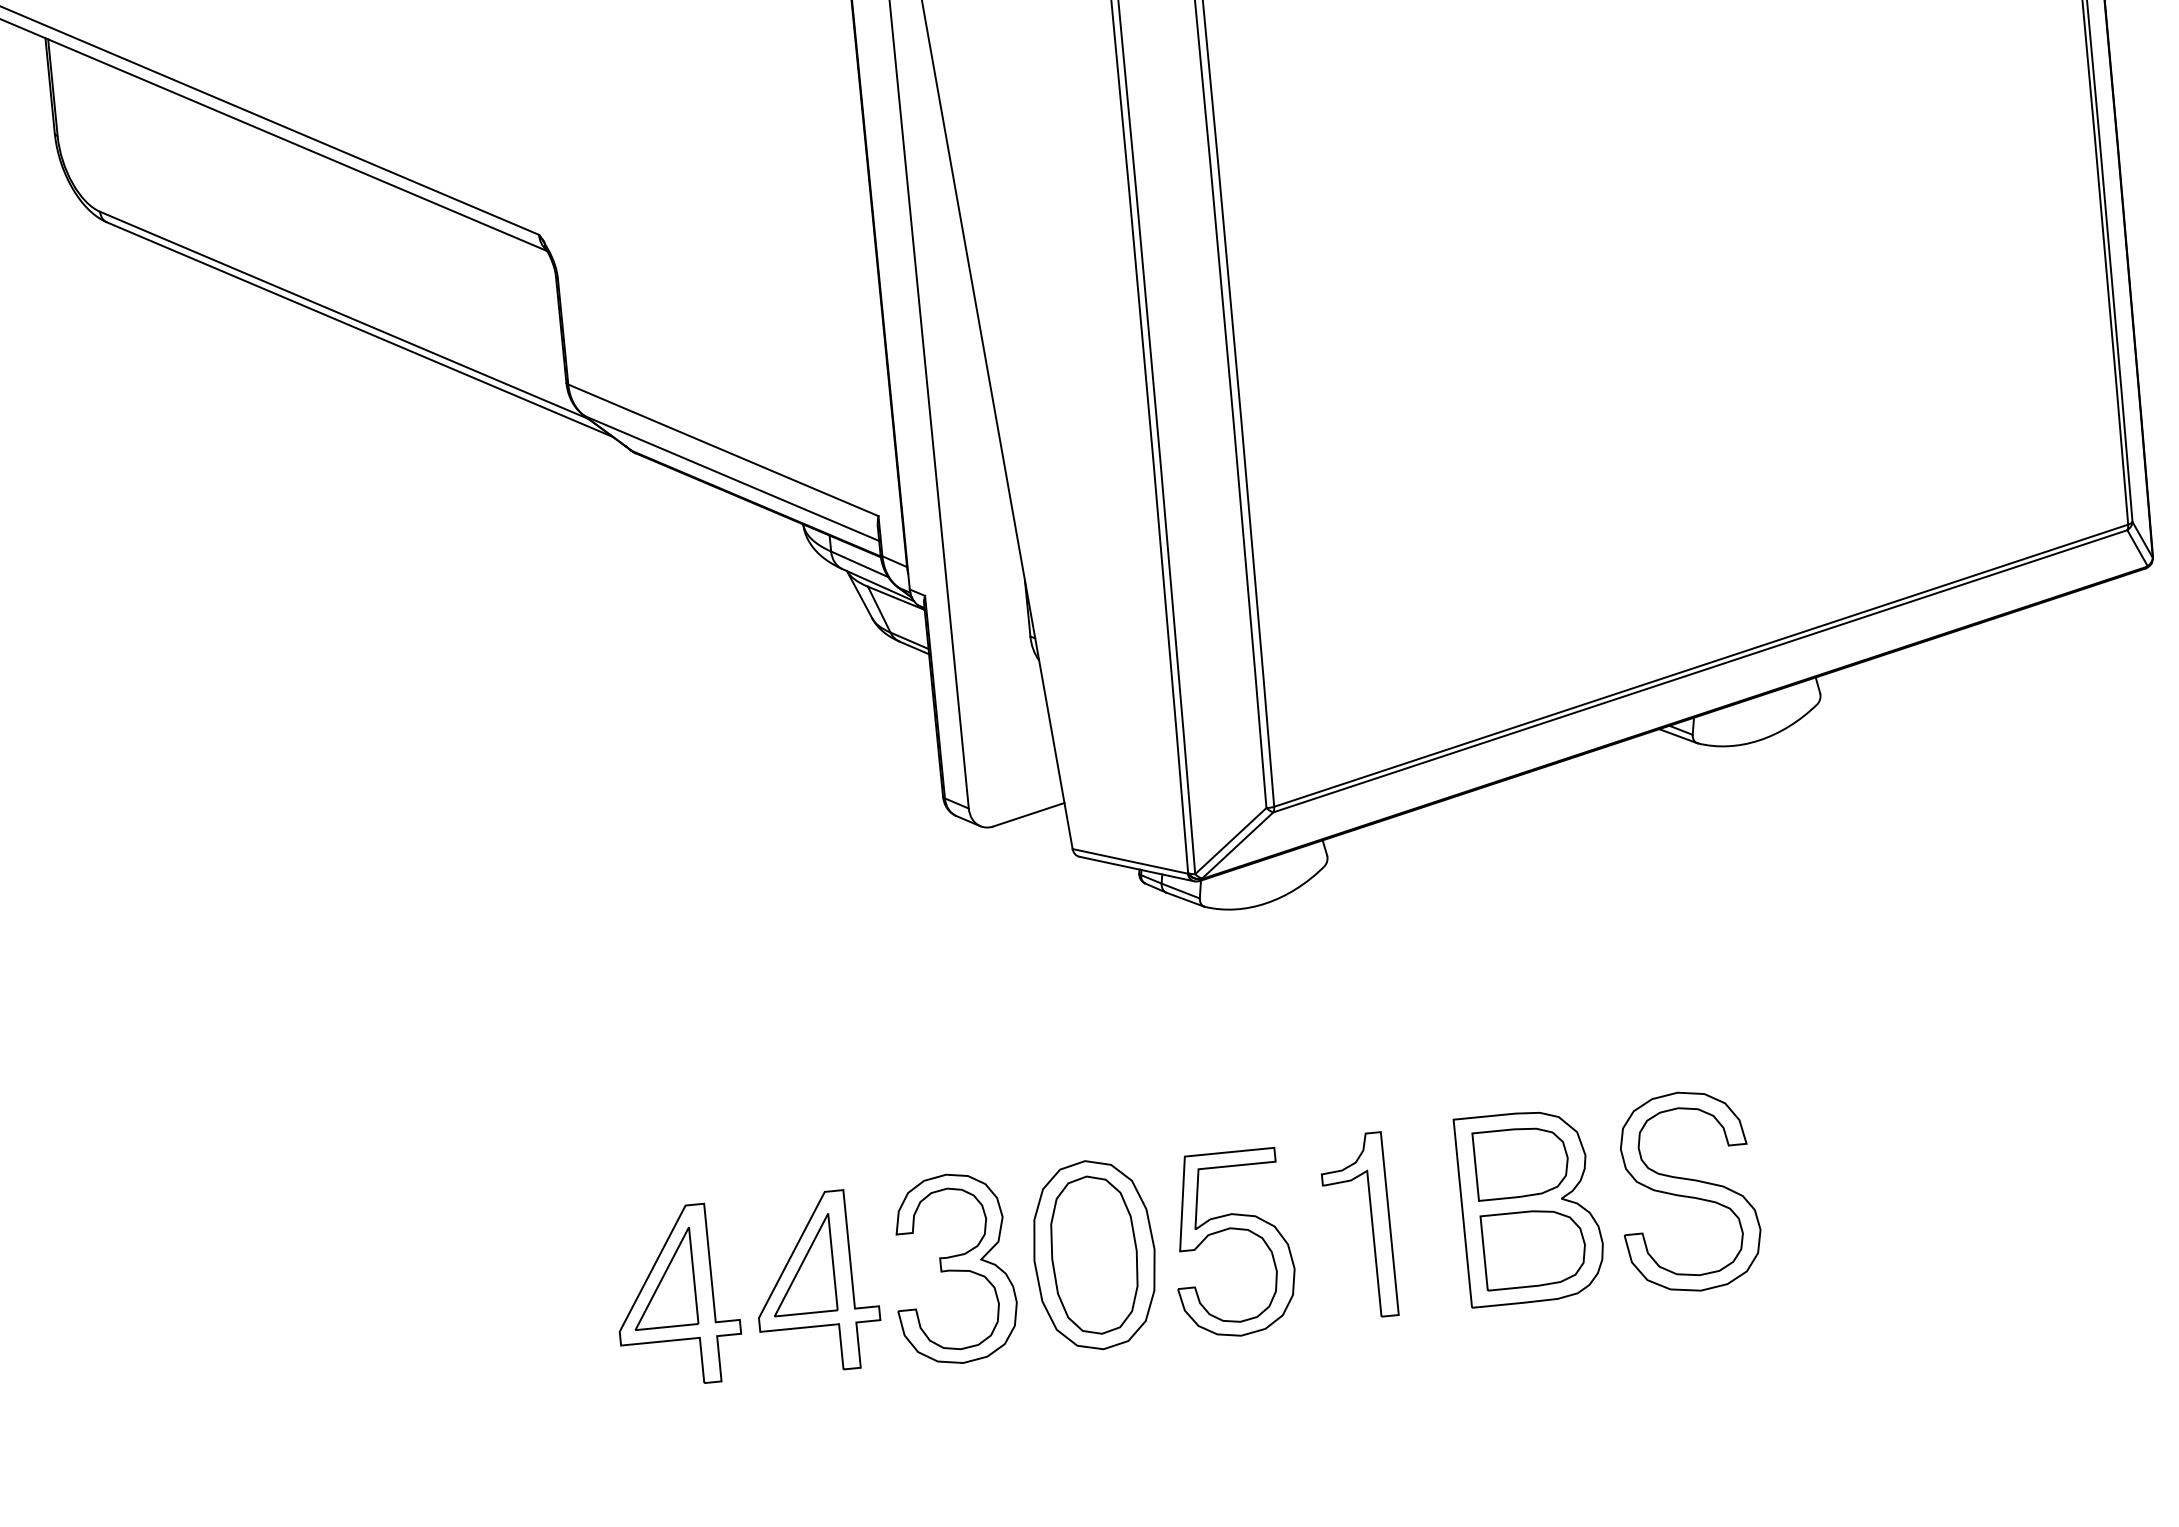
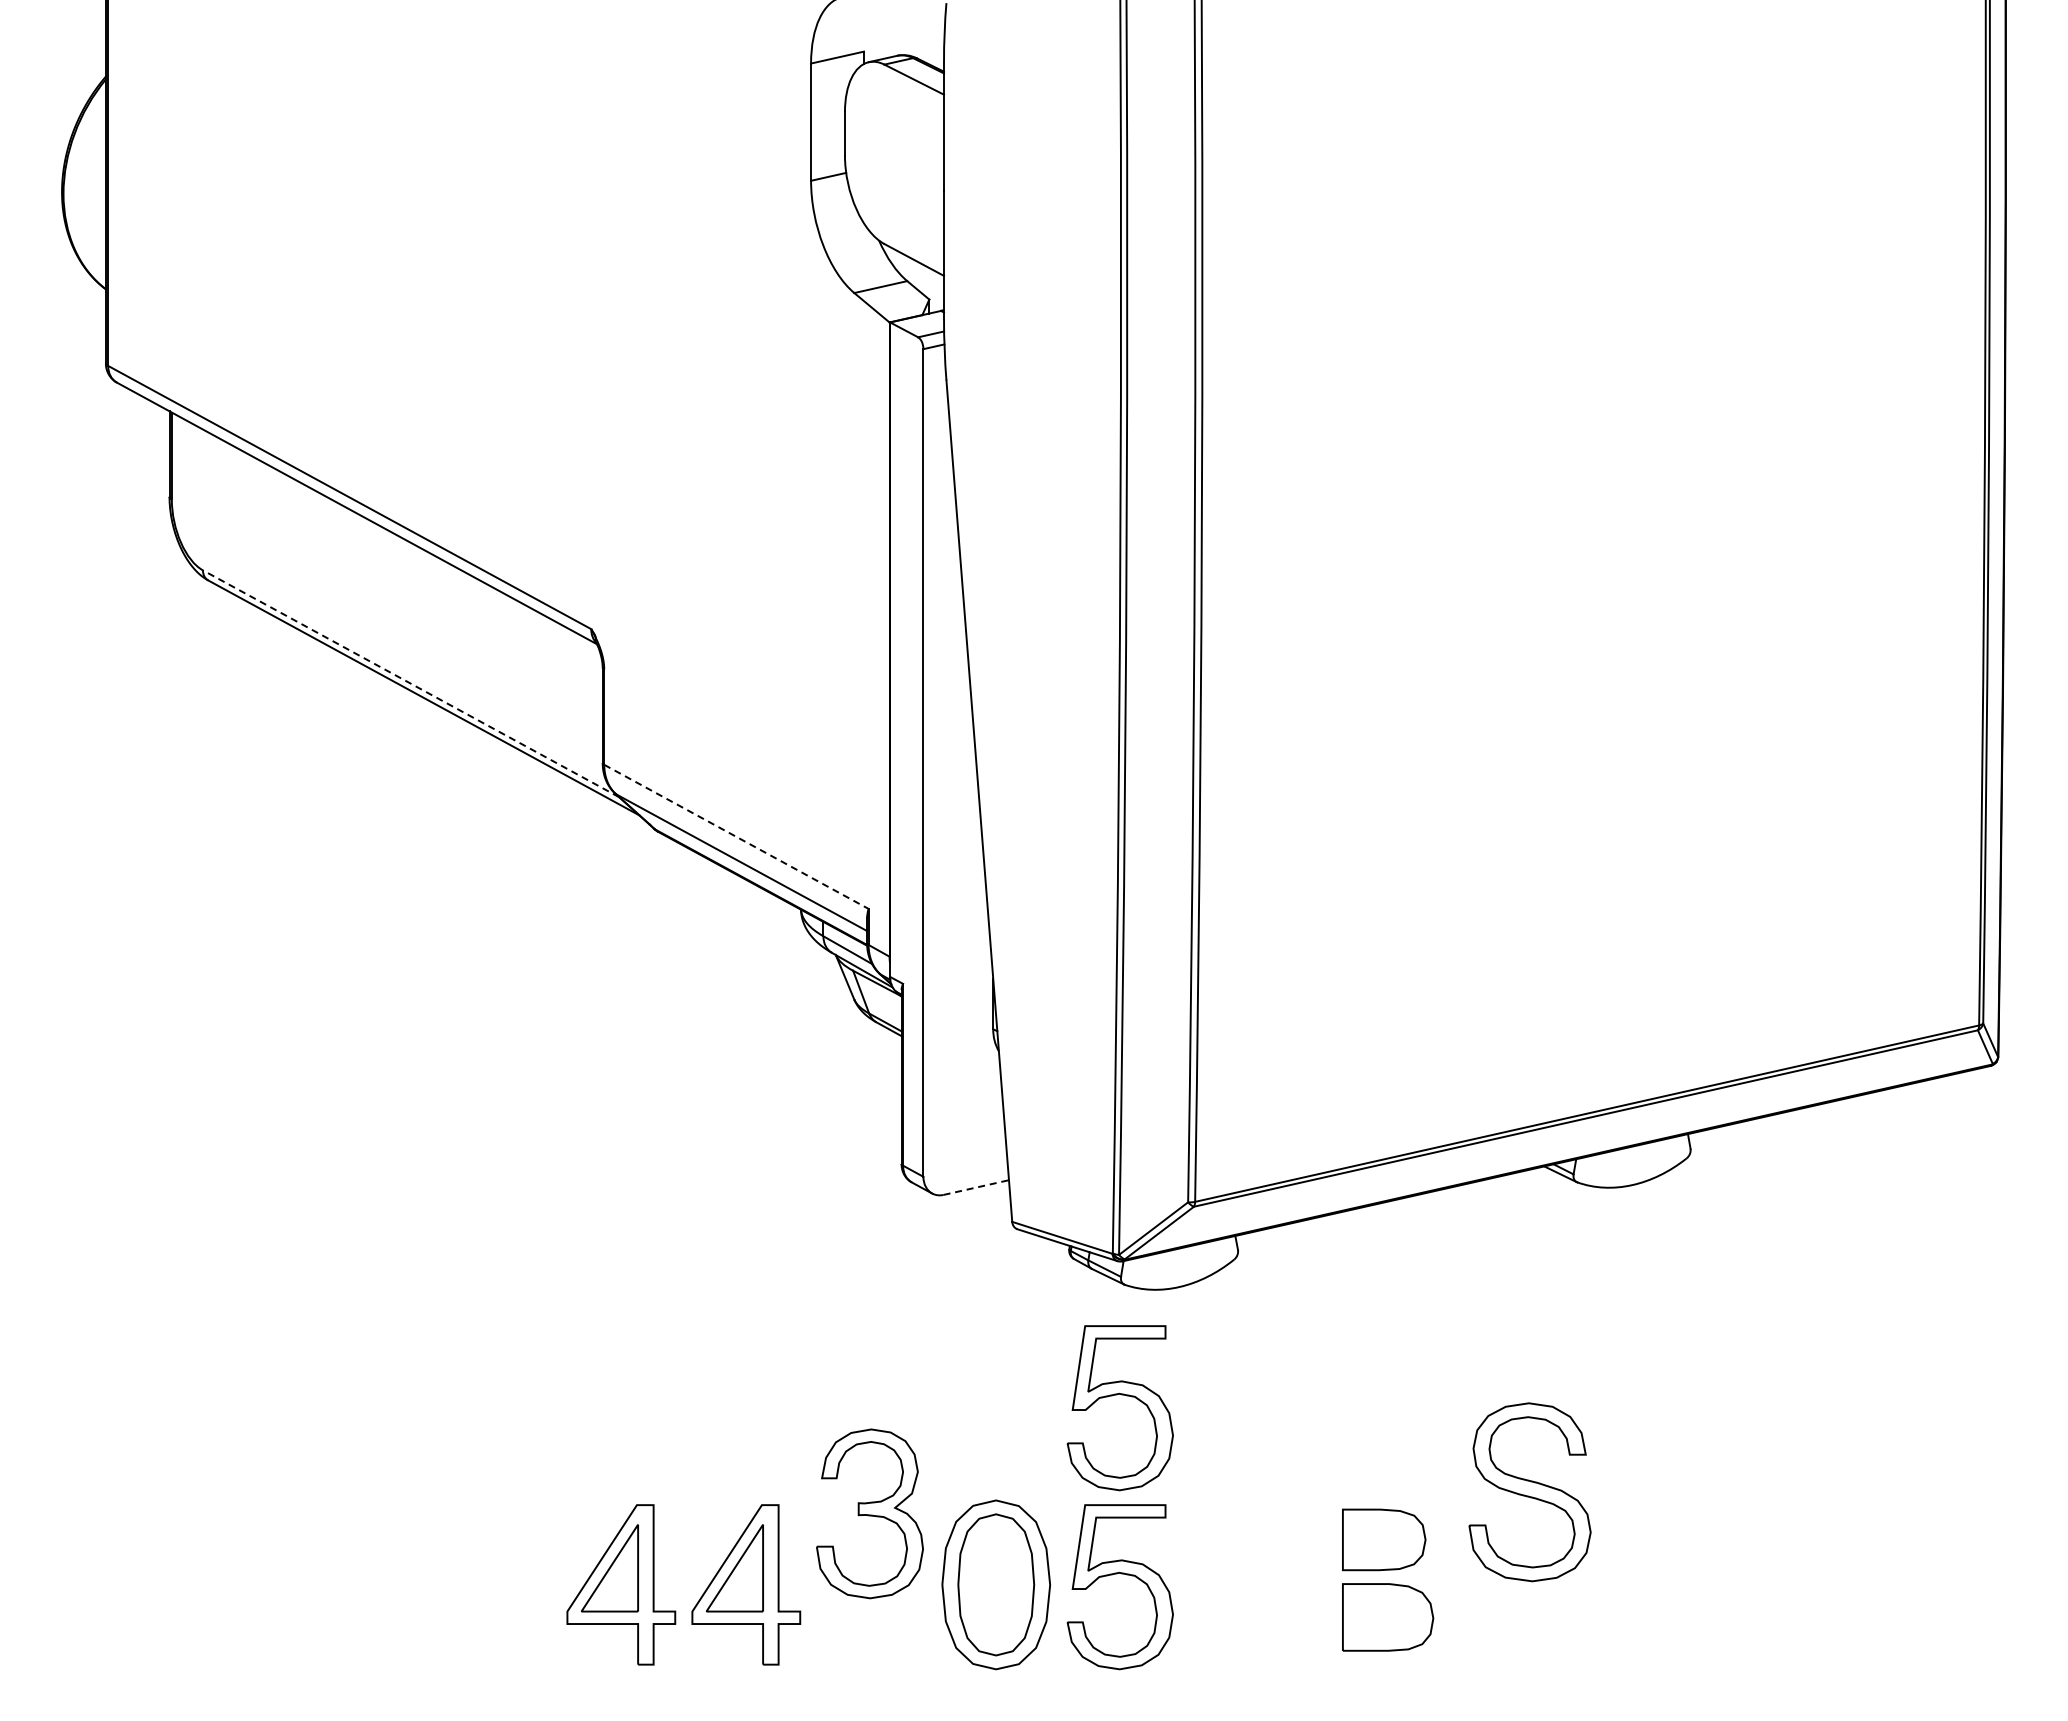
line: (344, 314) -> (411, 683), solid -> dashed
line: (723, 449) -> (736, 836), solid -> dashed
line: (1029, 814) -> (976, 1187), solid -> dashed
part: (1208, 1030) -> (1117, 1395), added
part: (1687, 1192) -> (1529, 1492), moved
part: (1530, 1206) -> (1388, 1579), removed
part: (1371, 1225) -> (1245, 1582), removed
part: (953, 1268) -> (869, 1513), moved

